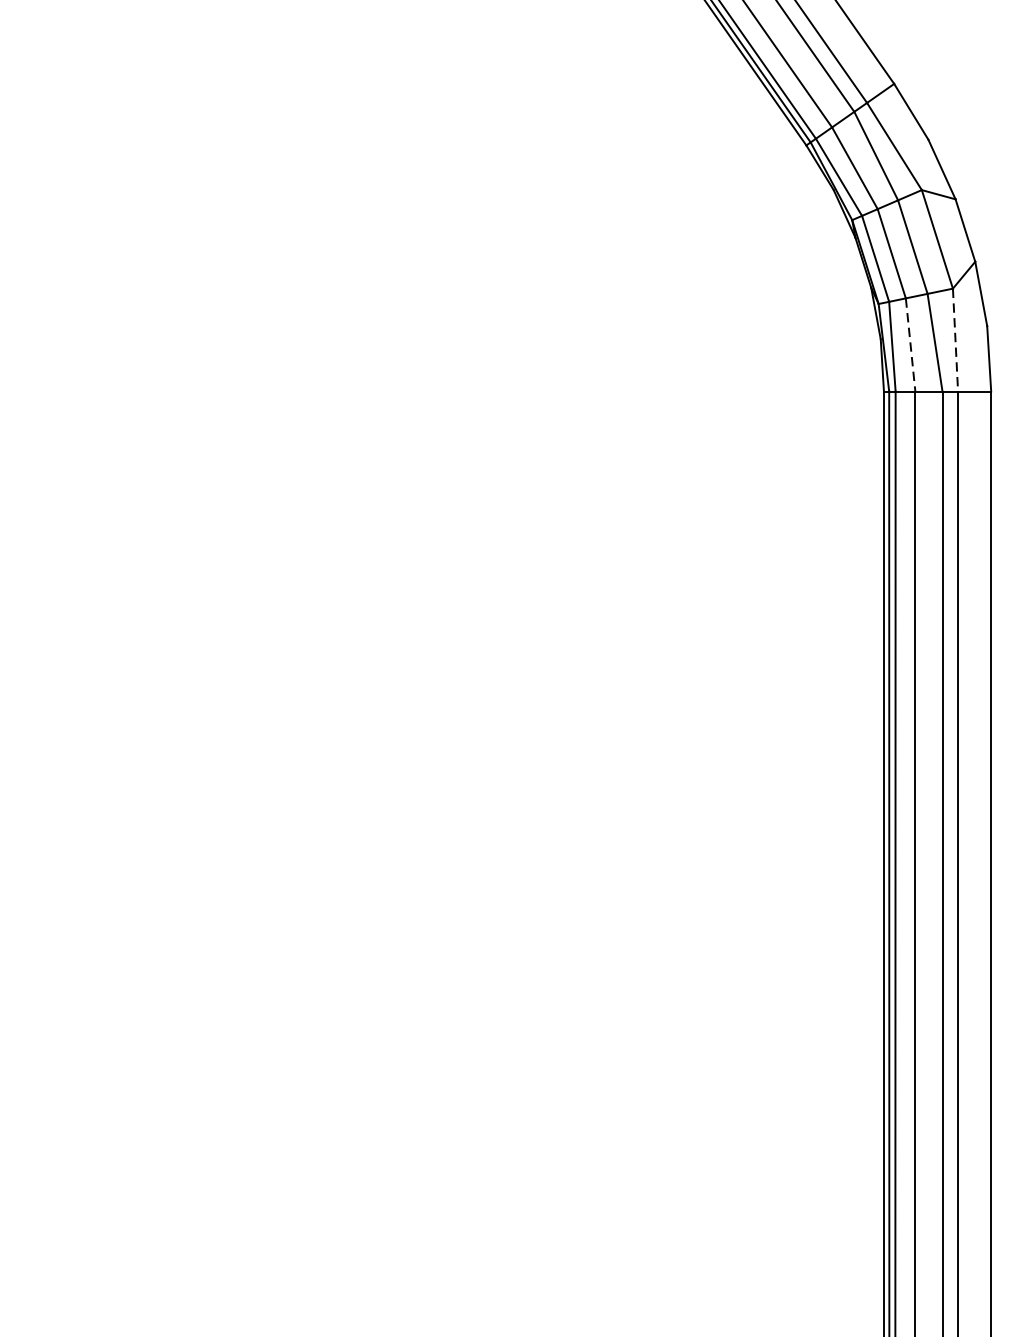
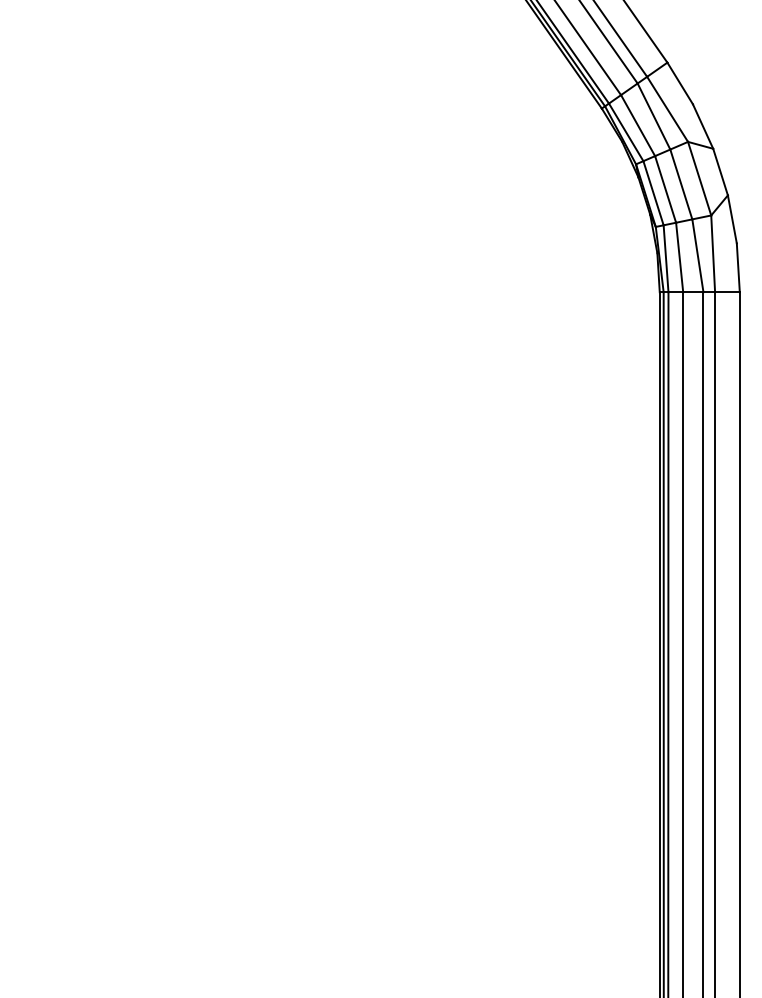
line: (955, 340) -> (713, 254), dashed -> solid
line: (910, 344) -> (679, 257), dashed -> solid

